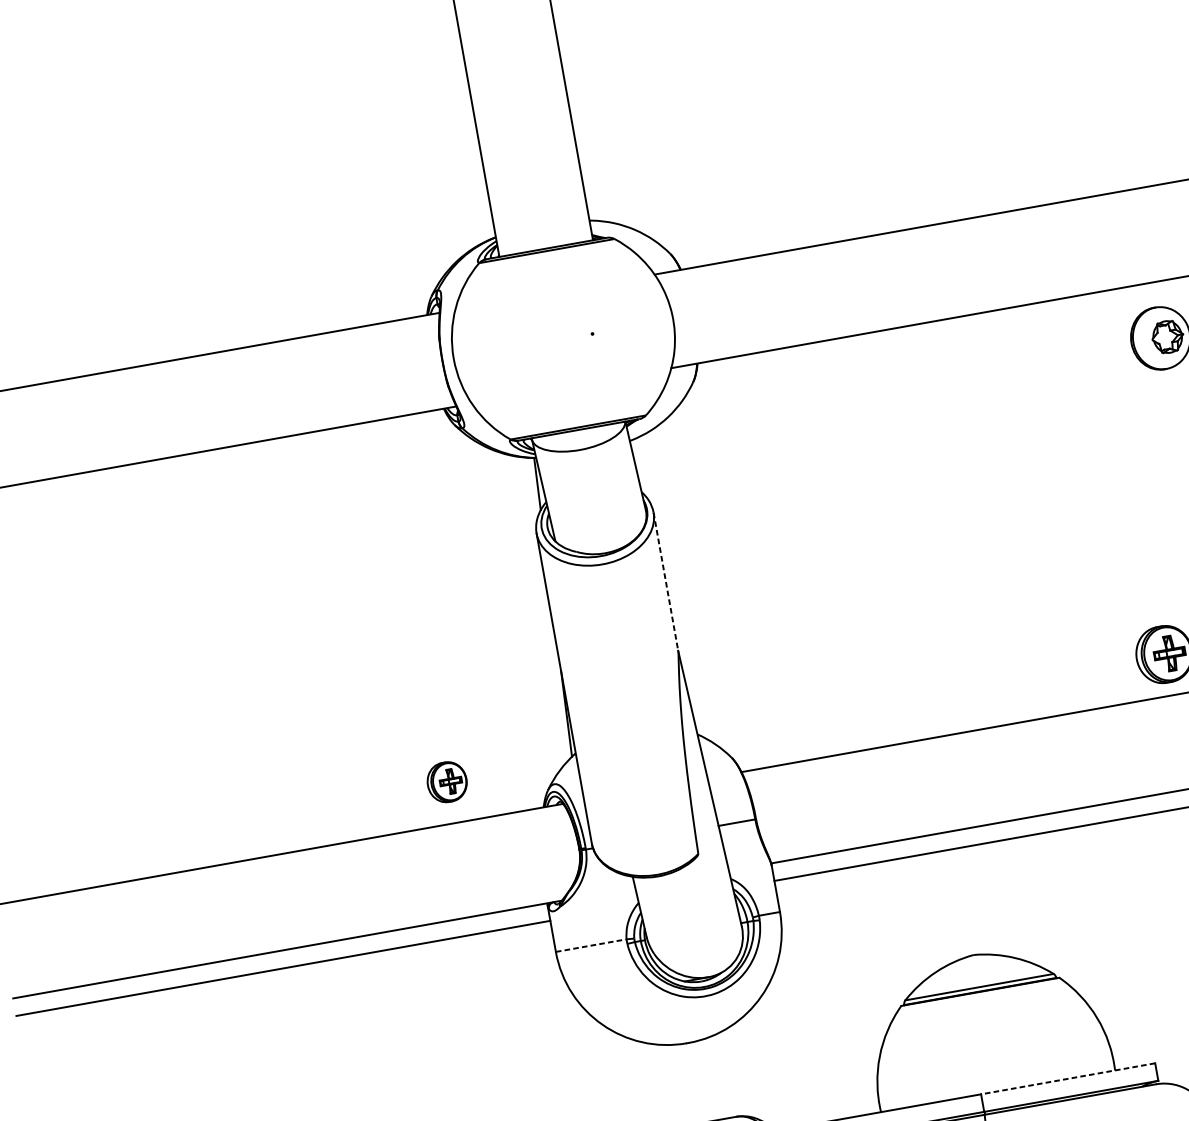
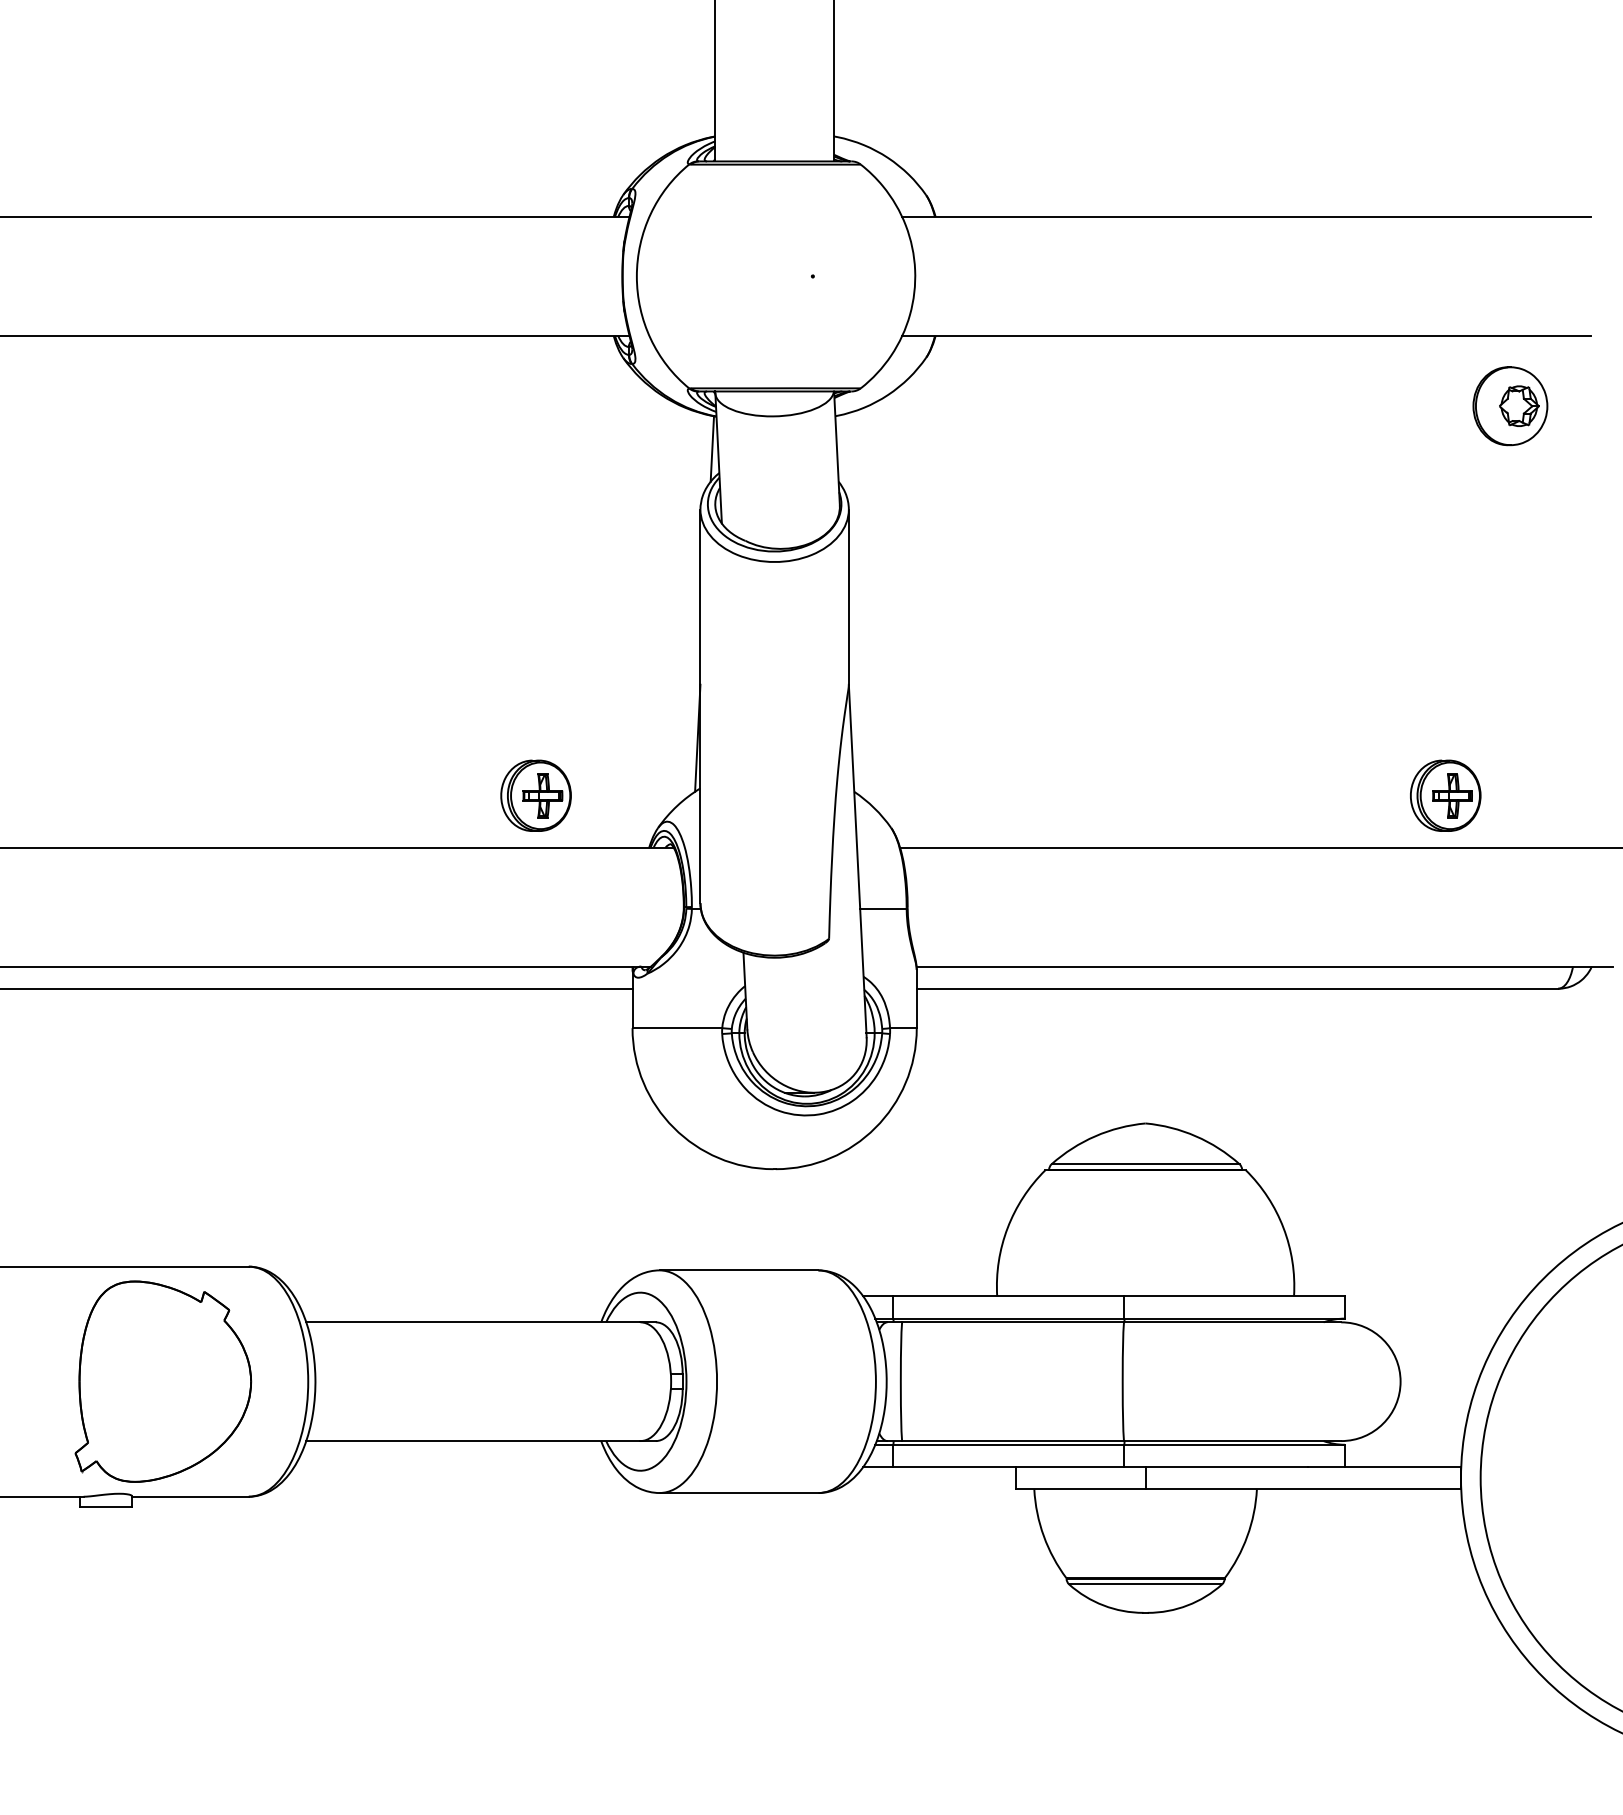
line: (665, 582) -> (848, 597), dashed -> solid
part: (446, 782) -> (535, 795), size x1.43
line: (591, 945) -> (677, 1028), dashed -> solid
line: (1068, 1078) -> (1234, 1296), dashed -> solid

